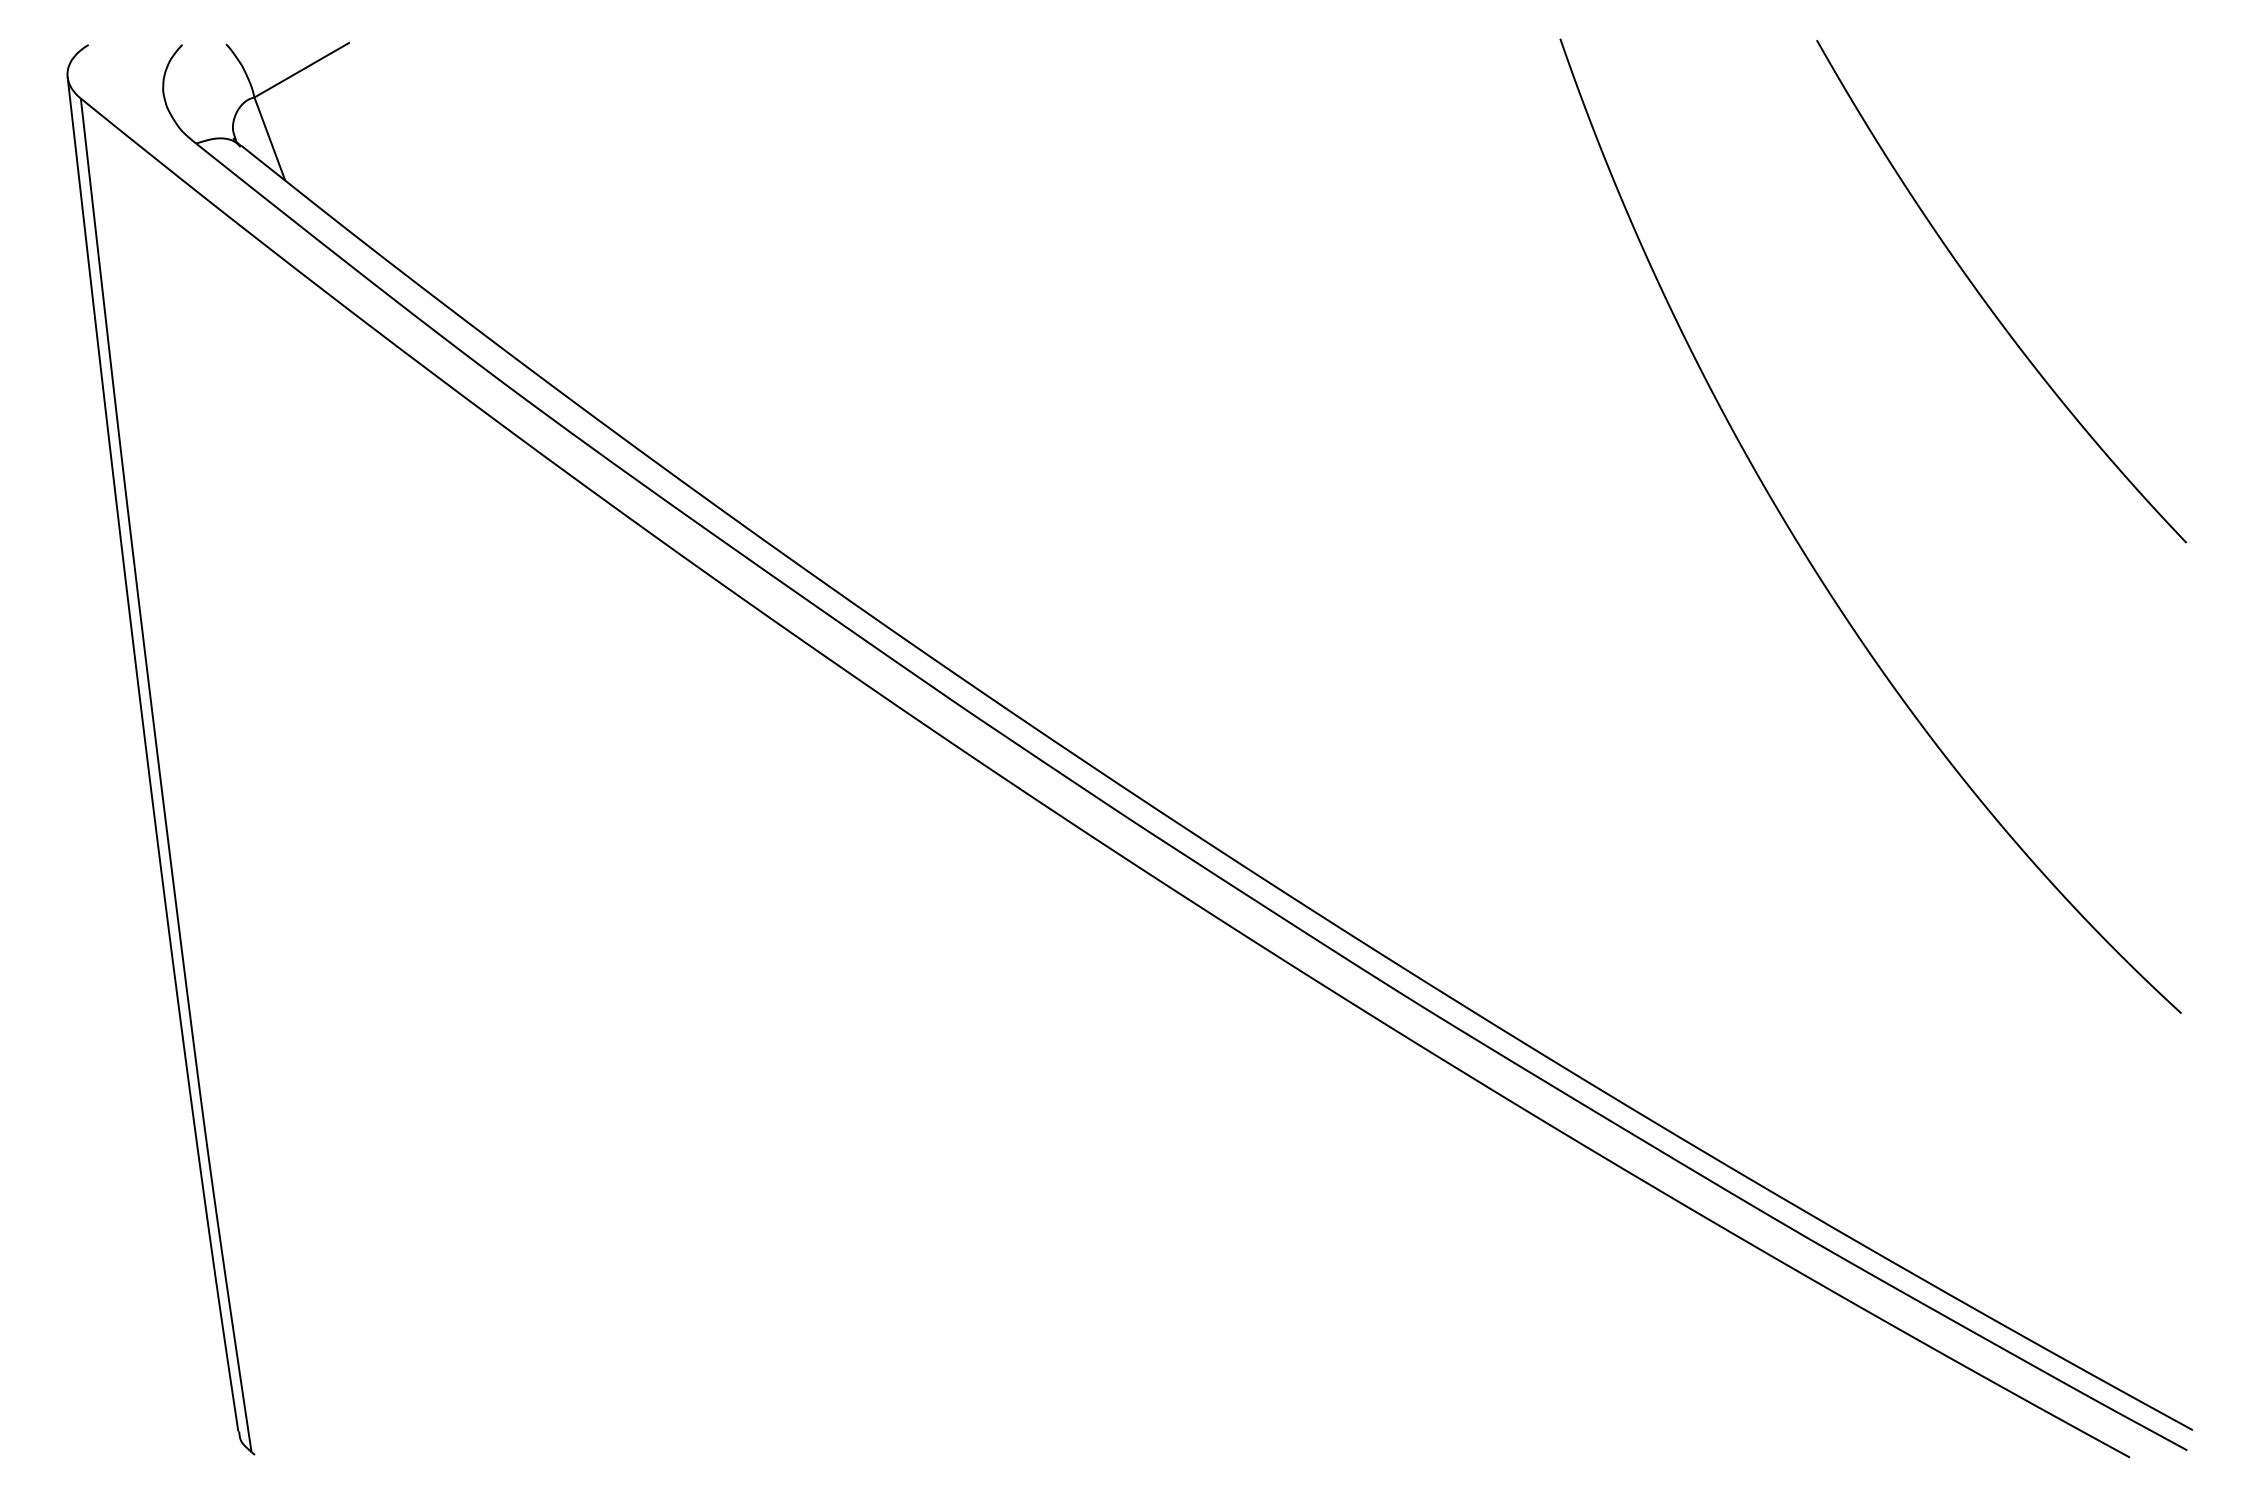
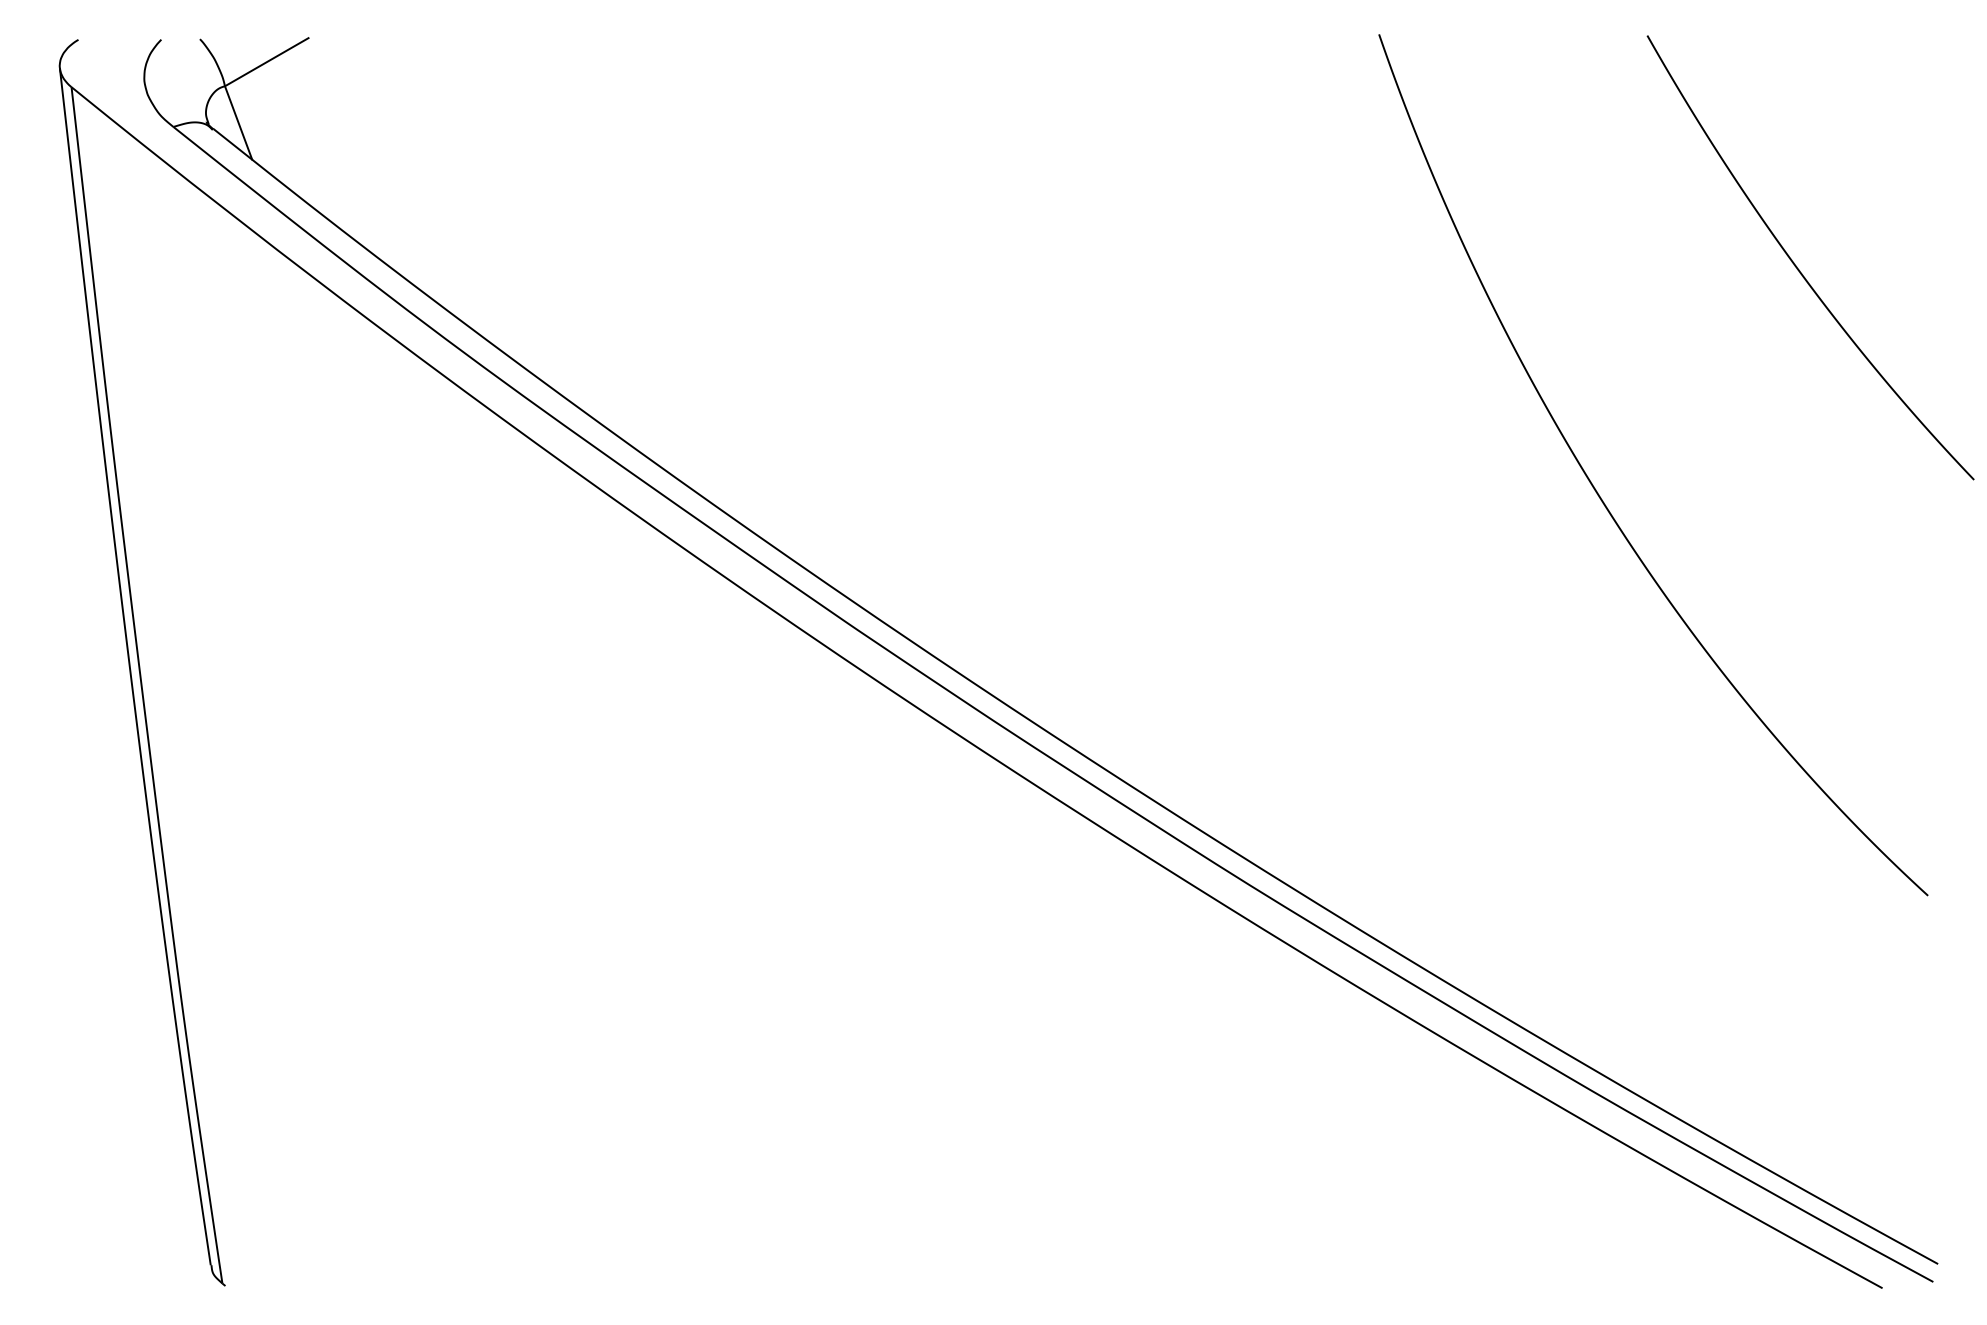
curve: (1986, 301) -> (1797, 266), moved

